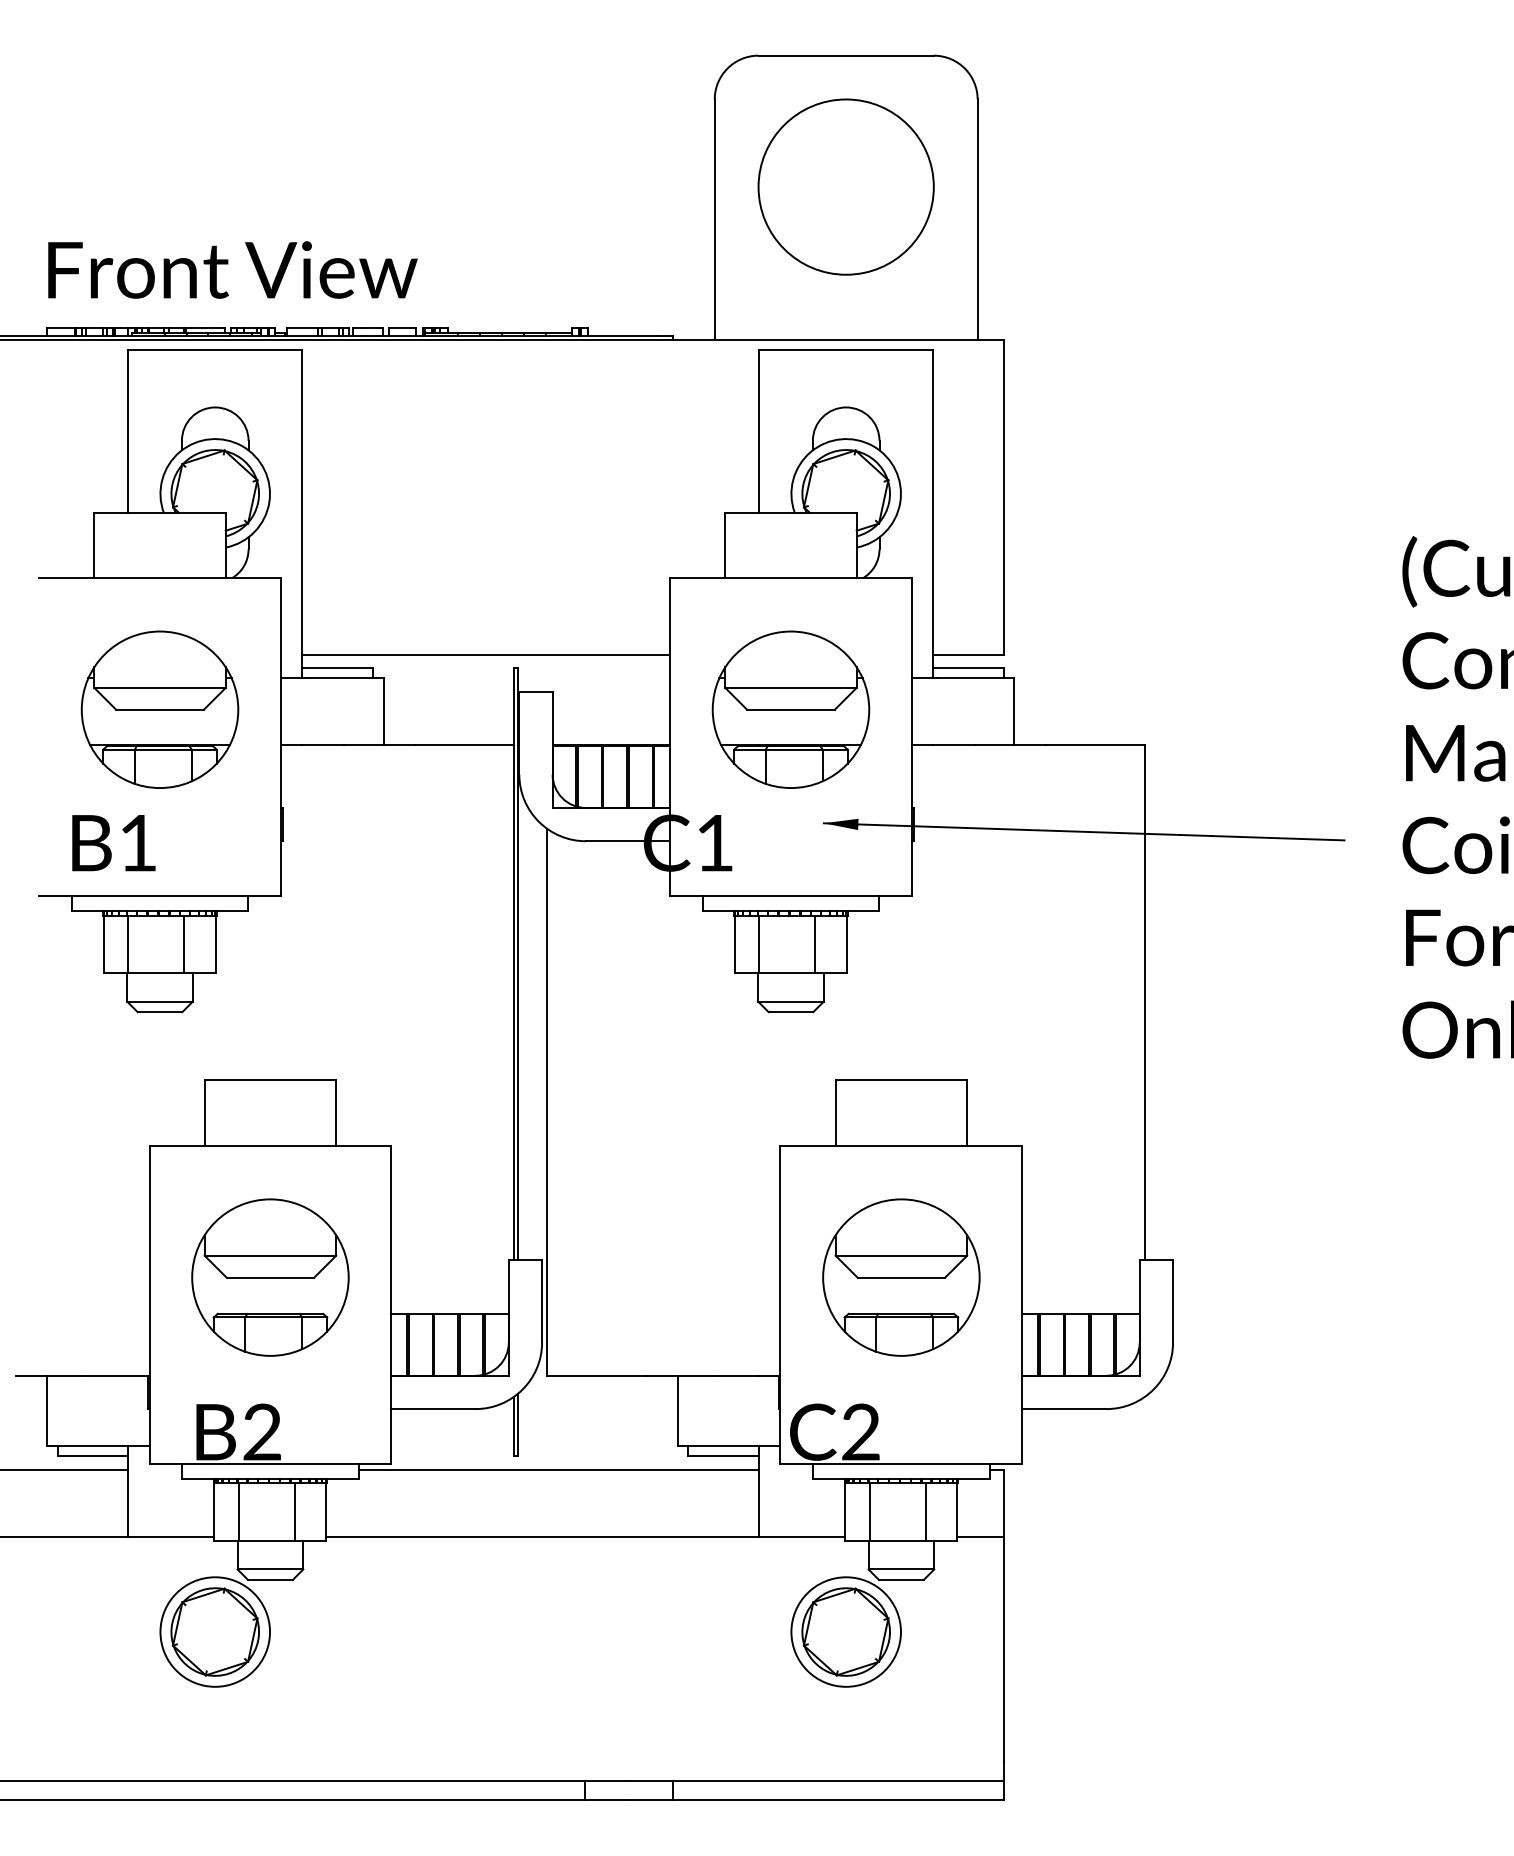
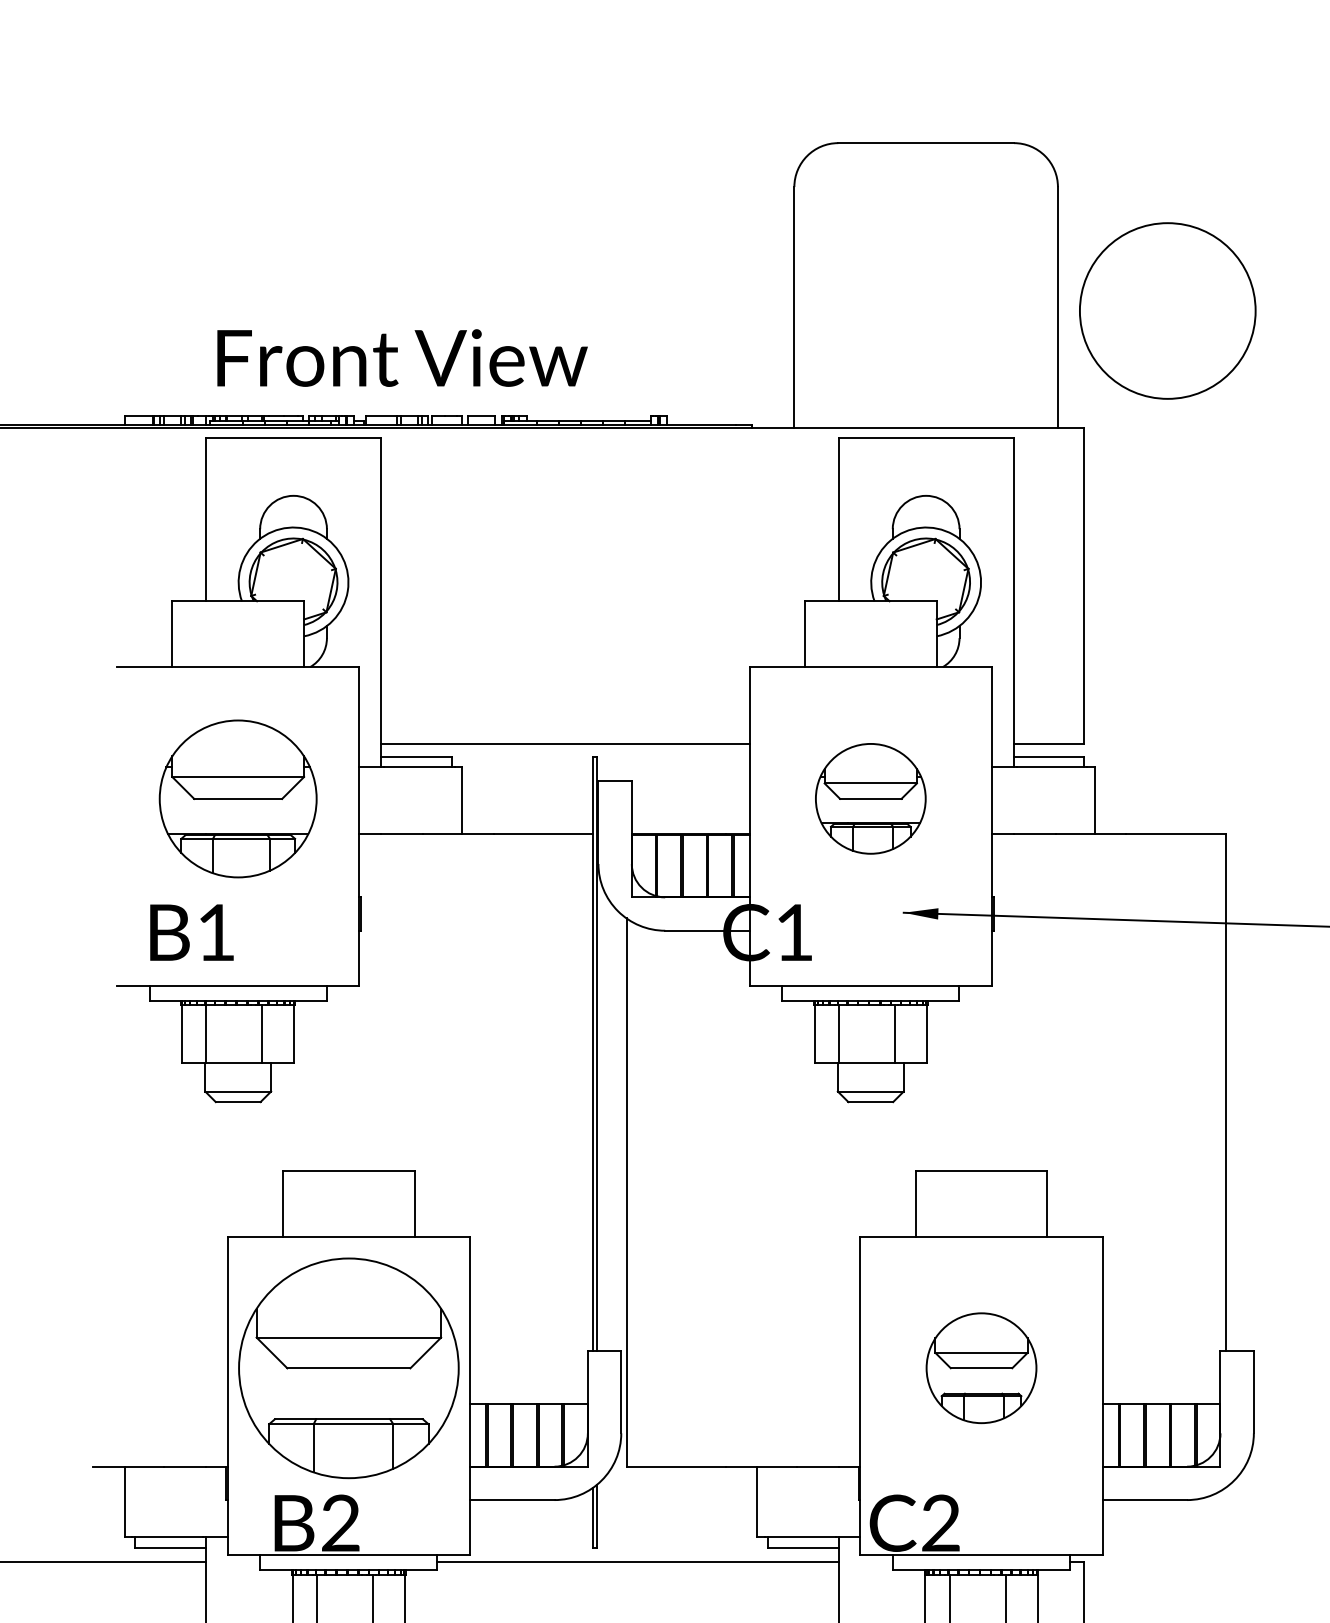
circle: (845, 186) -> (1167, 310), moved
text: (232, 269) -> (402, 357), moved
part: (790, 709) -> (870, 798), size x0.7
part: (270, 1277) -> (348, 1368), size x1.4
part: (901, 1277) -> (981, 1368), size x0.7

